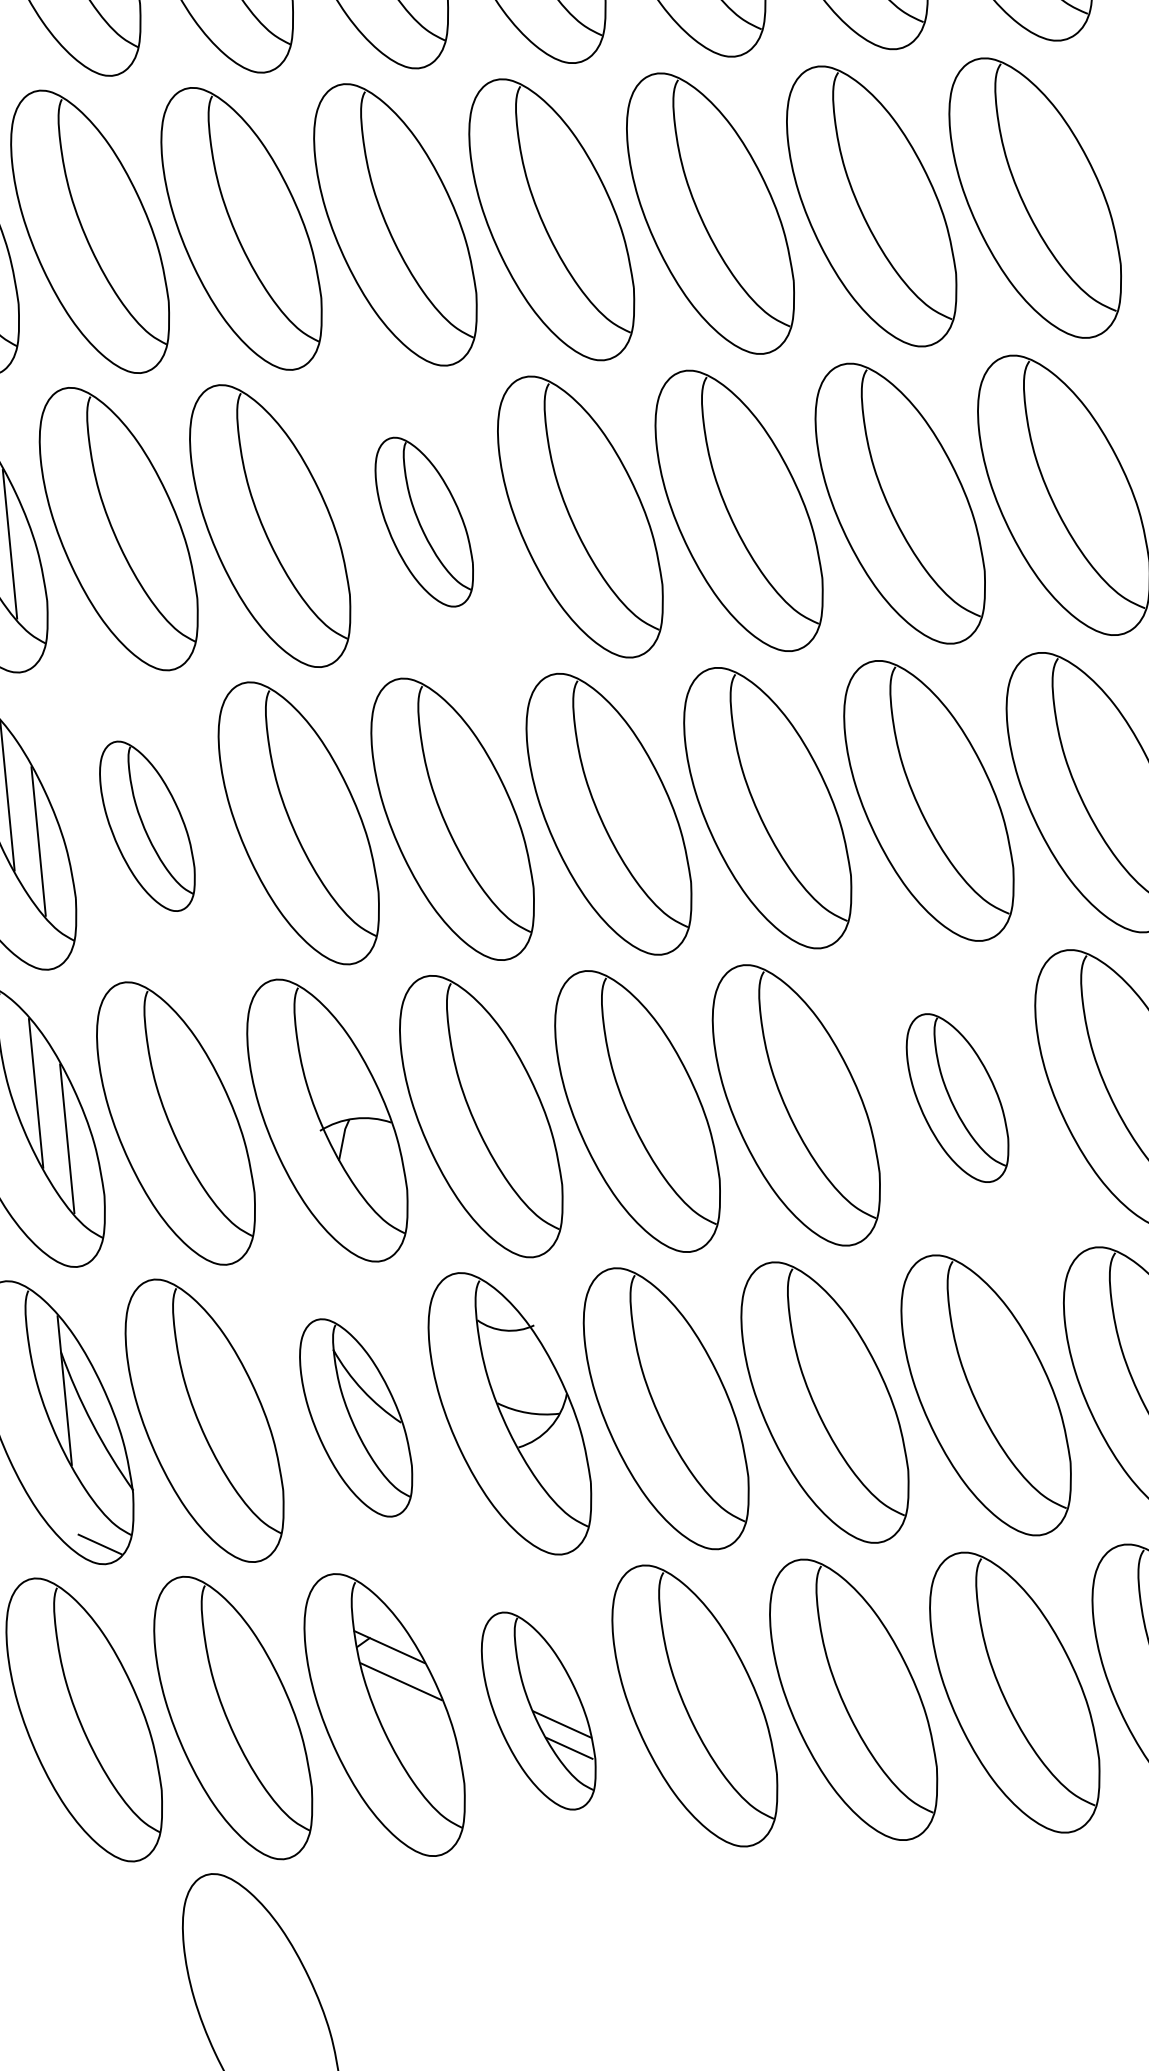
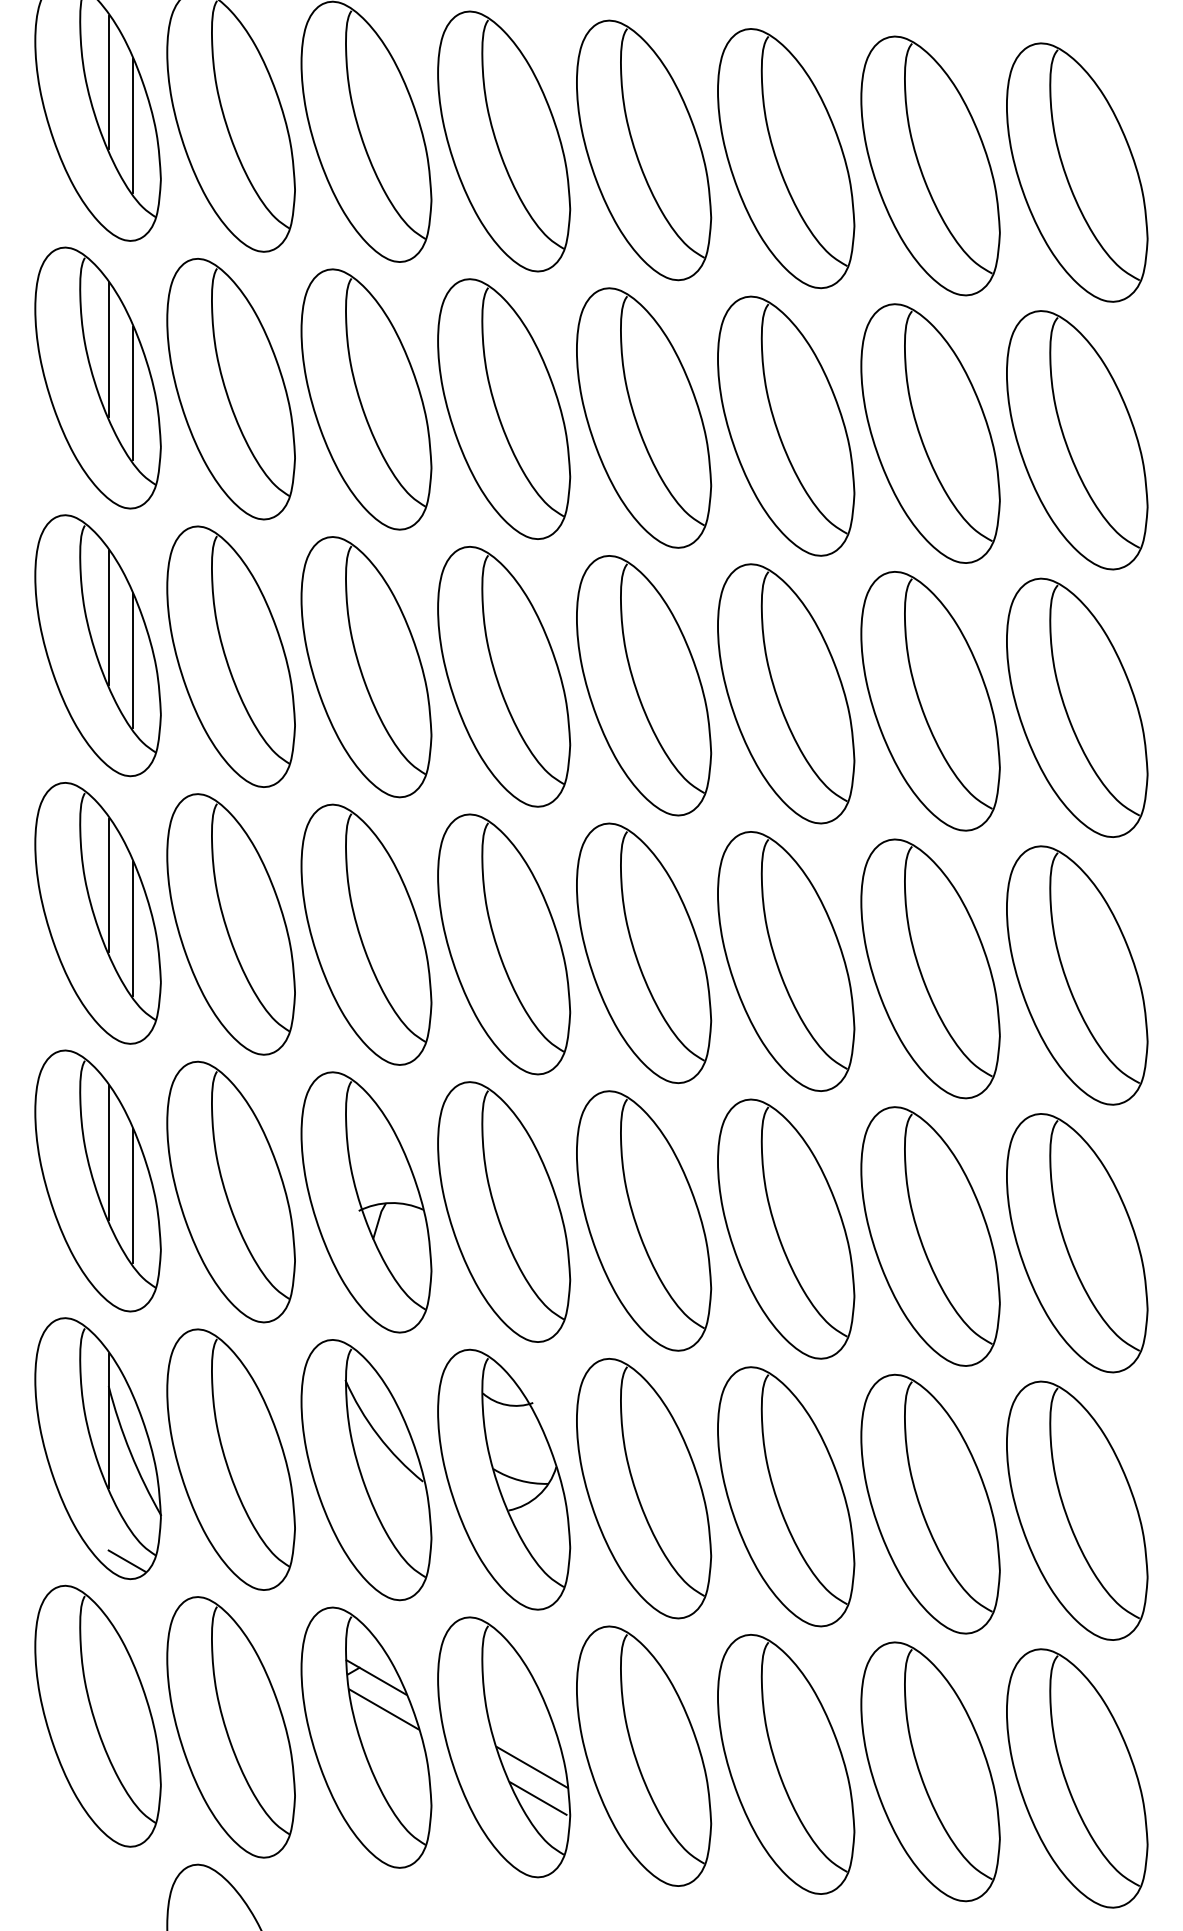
part: (424, 521) -> (504, 676), size x1.67
part: (146, 826) -> (230, 924), size x1.67
part: (957, 1098) -> (930, 1236), size x1.67
part: (356, 1418) -> (366, 1470), size x1.43
part: (539, 1711) -> (504, 1747), size x1.43

